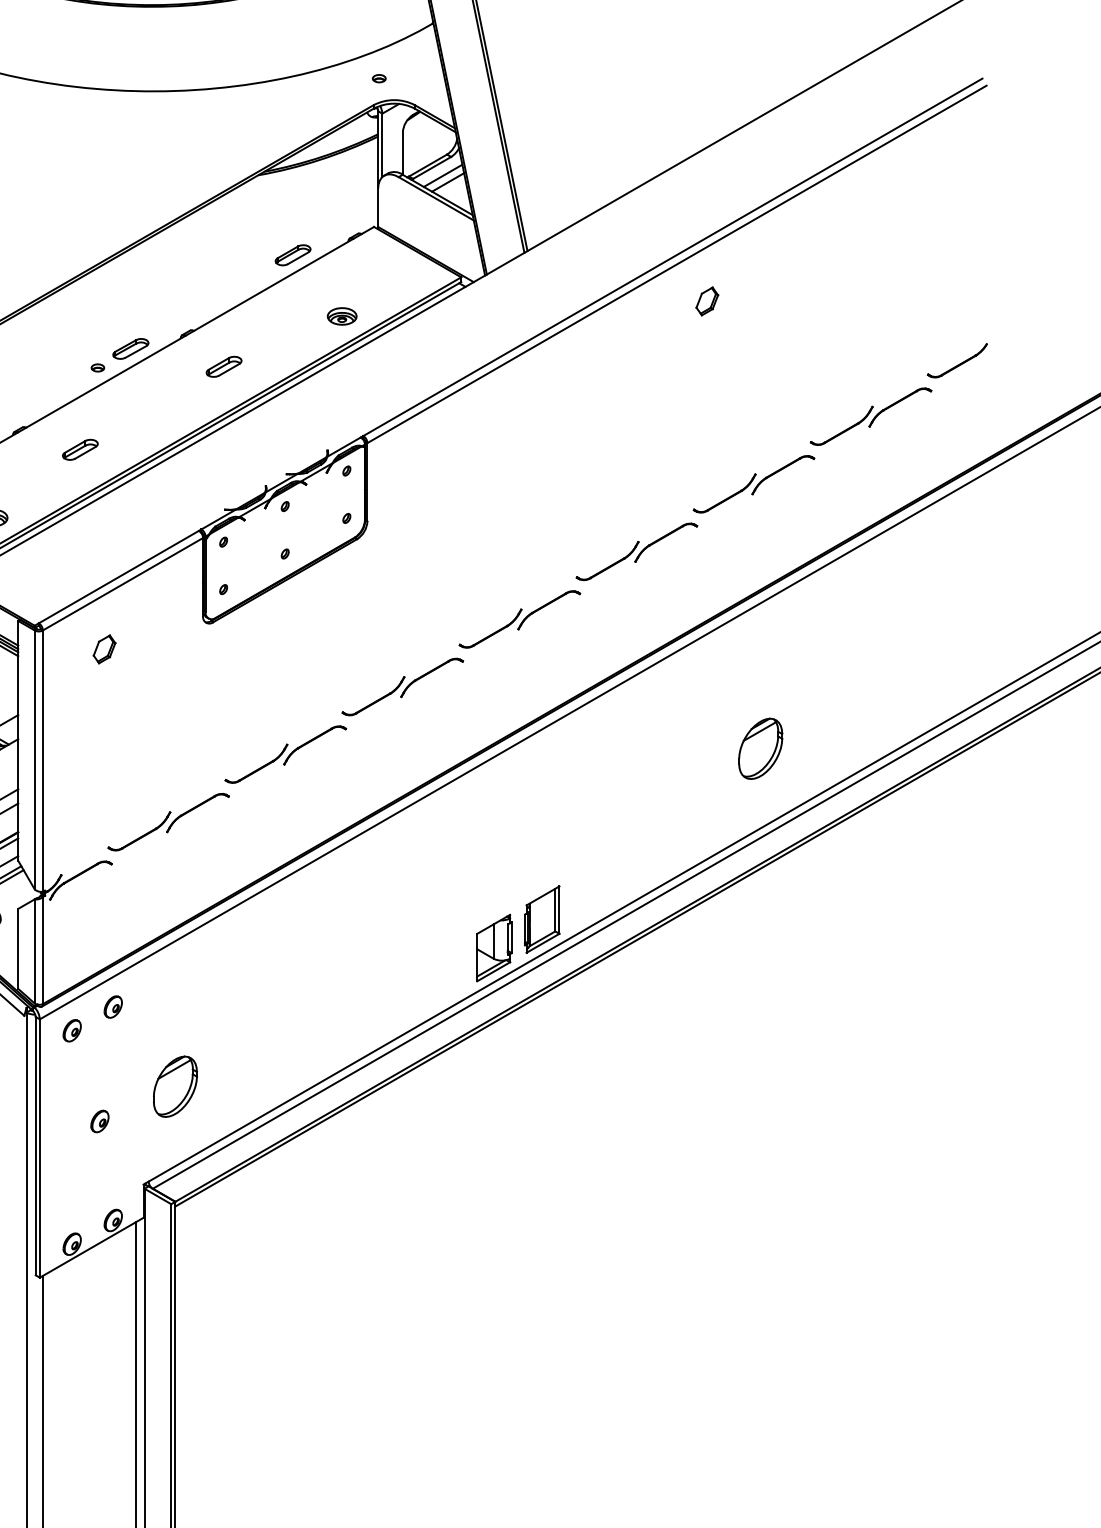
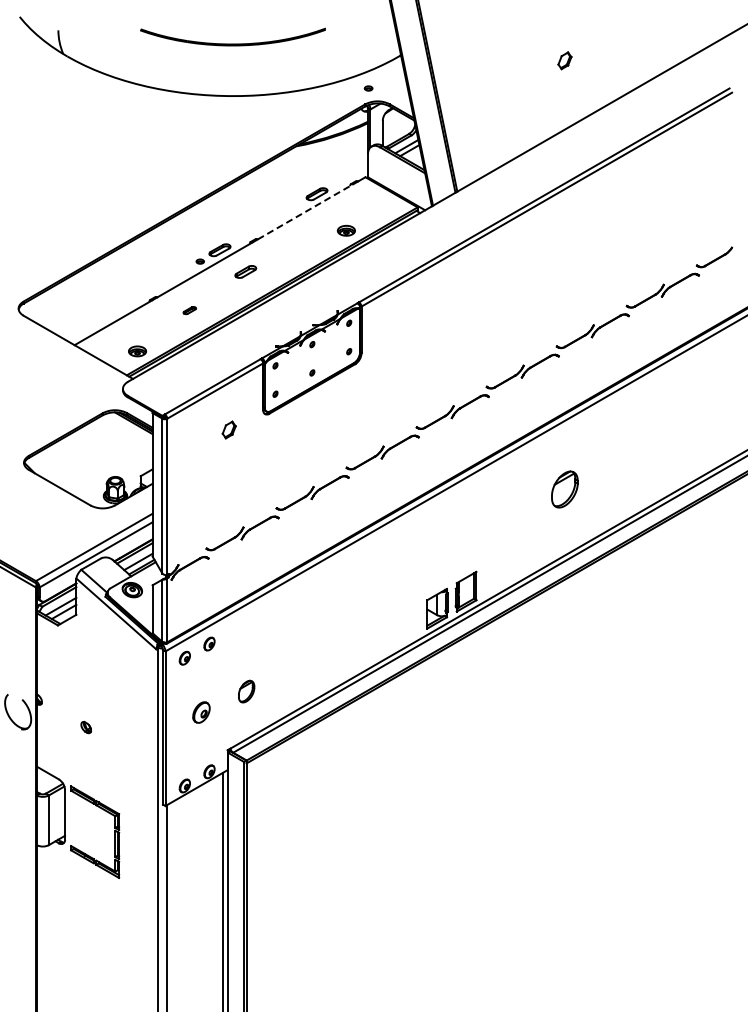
line: (273, 284) -> (305, 211), solid -> dashed
part: (706, 300) -> (564, 60), moved
part: (223, 366) -> (245, 271), moved
part: (79, 449) -> (189, 310), size x0.6
part: (103, 648) -> (228, 429), moved
part: (760, 748) -> (564, 489), moved
part: (175, 1086) -> (246, 691), size x0.6
part: (99, 1121) -> (201, 712), size x1.6

